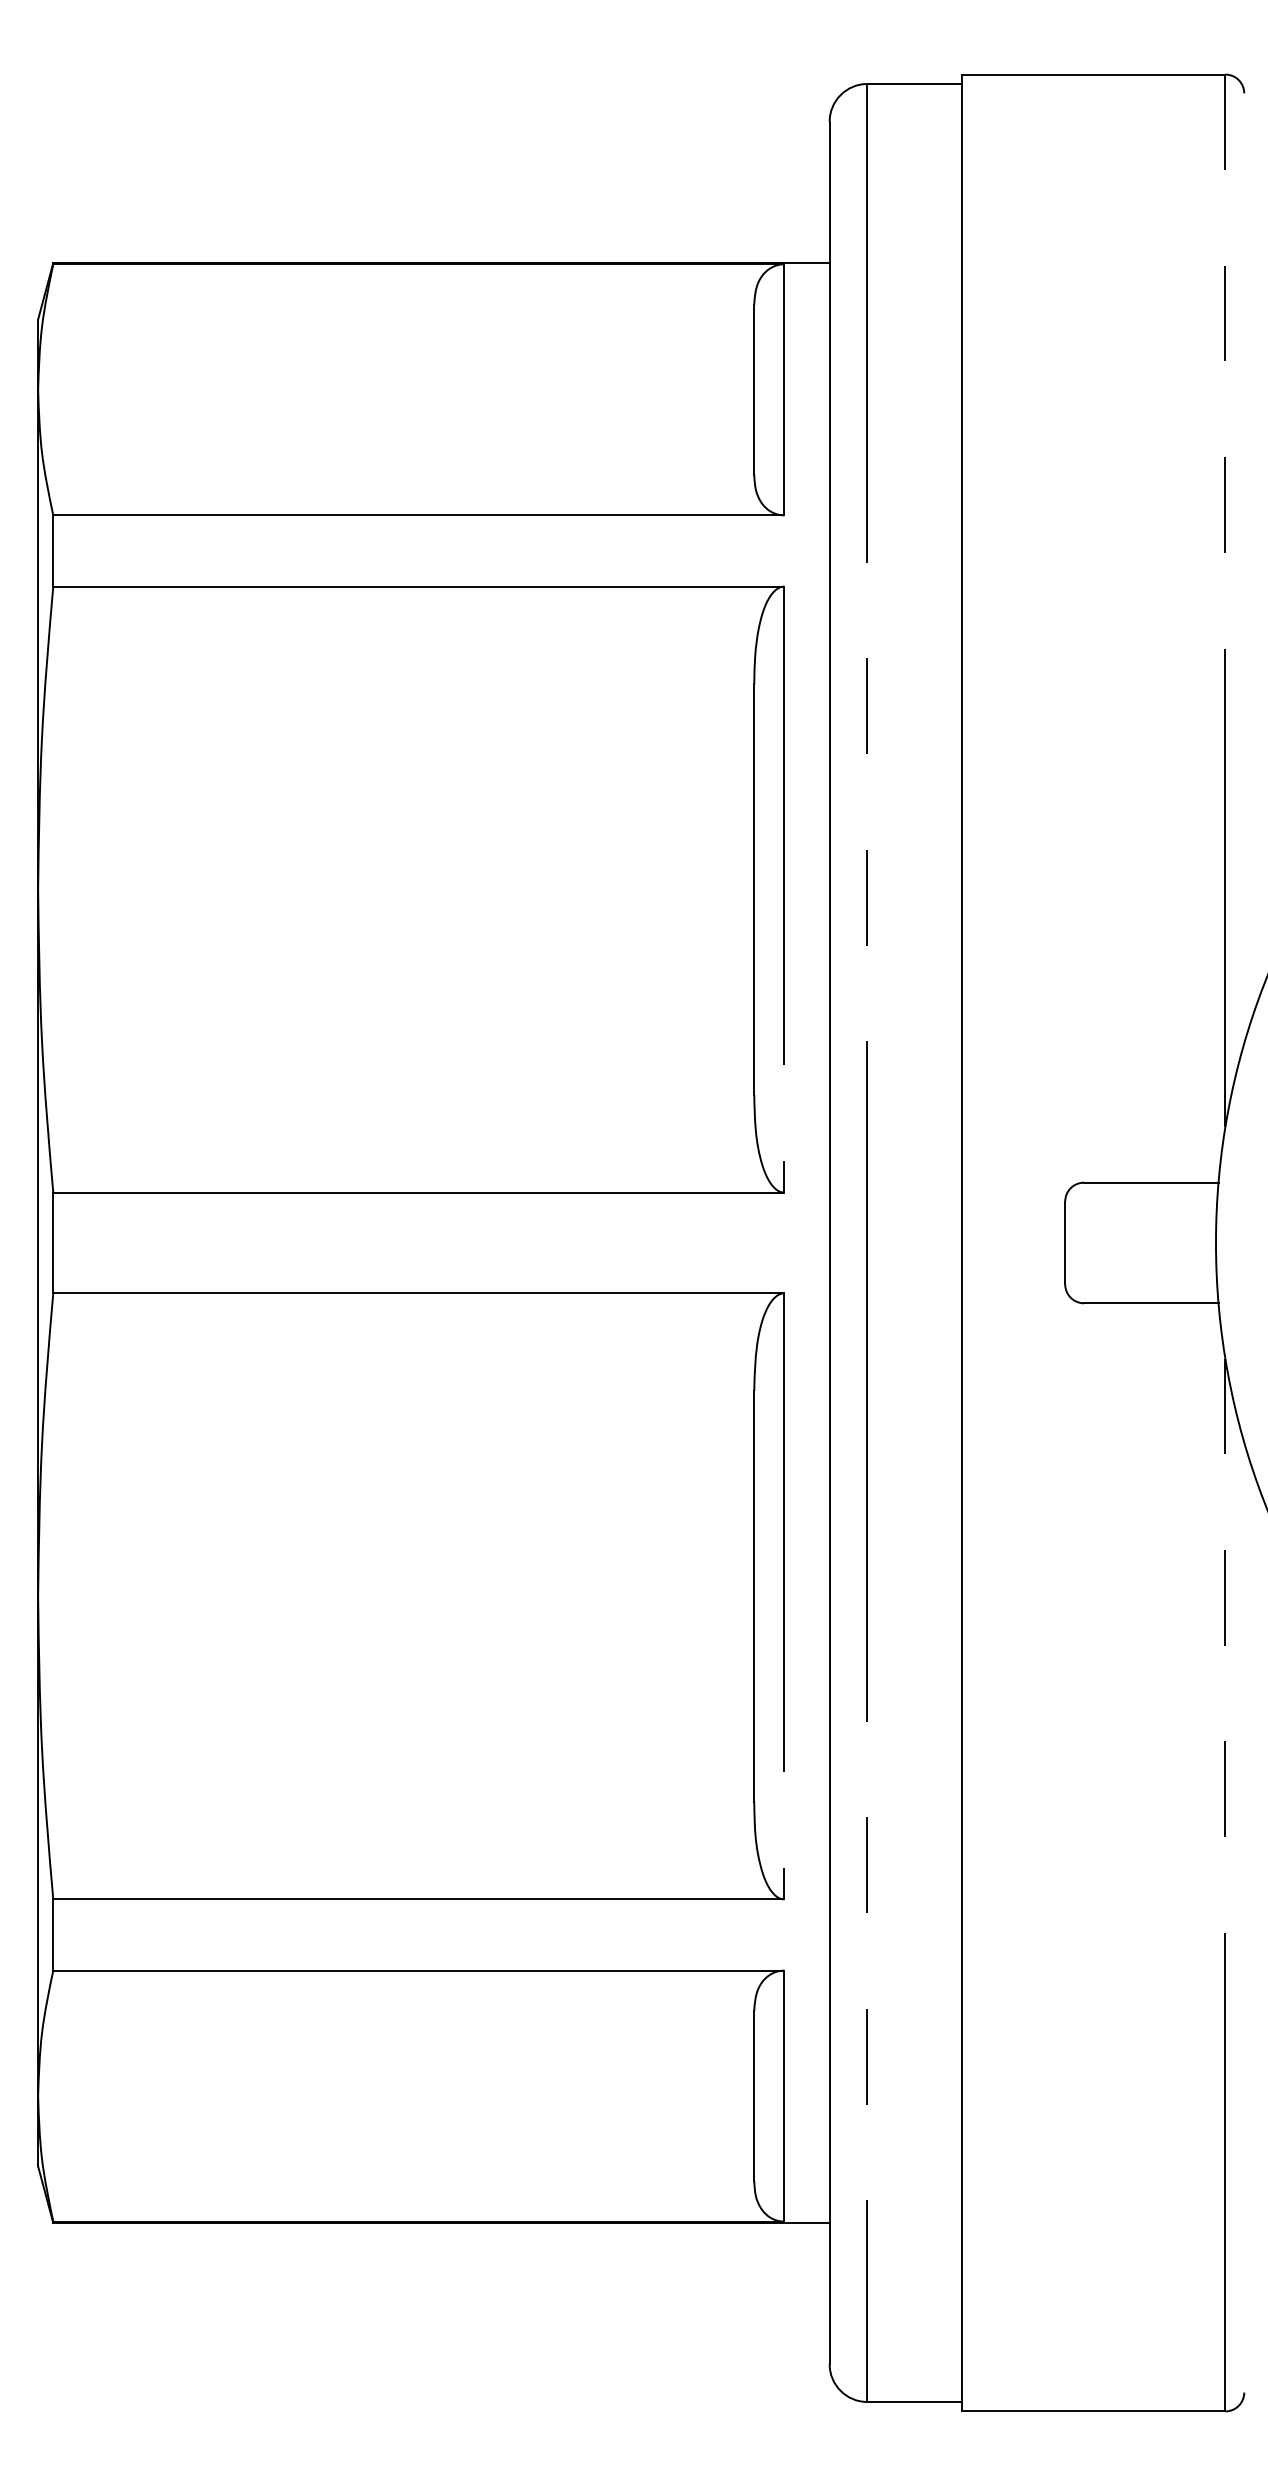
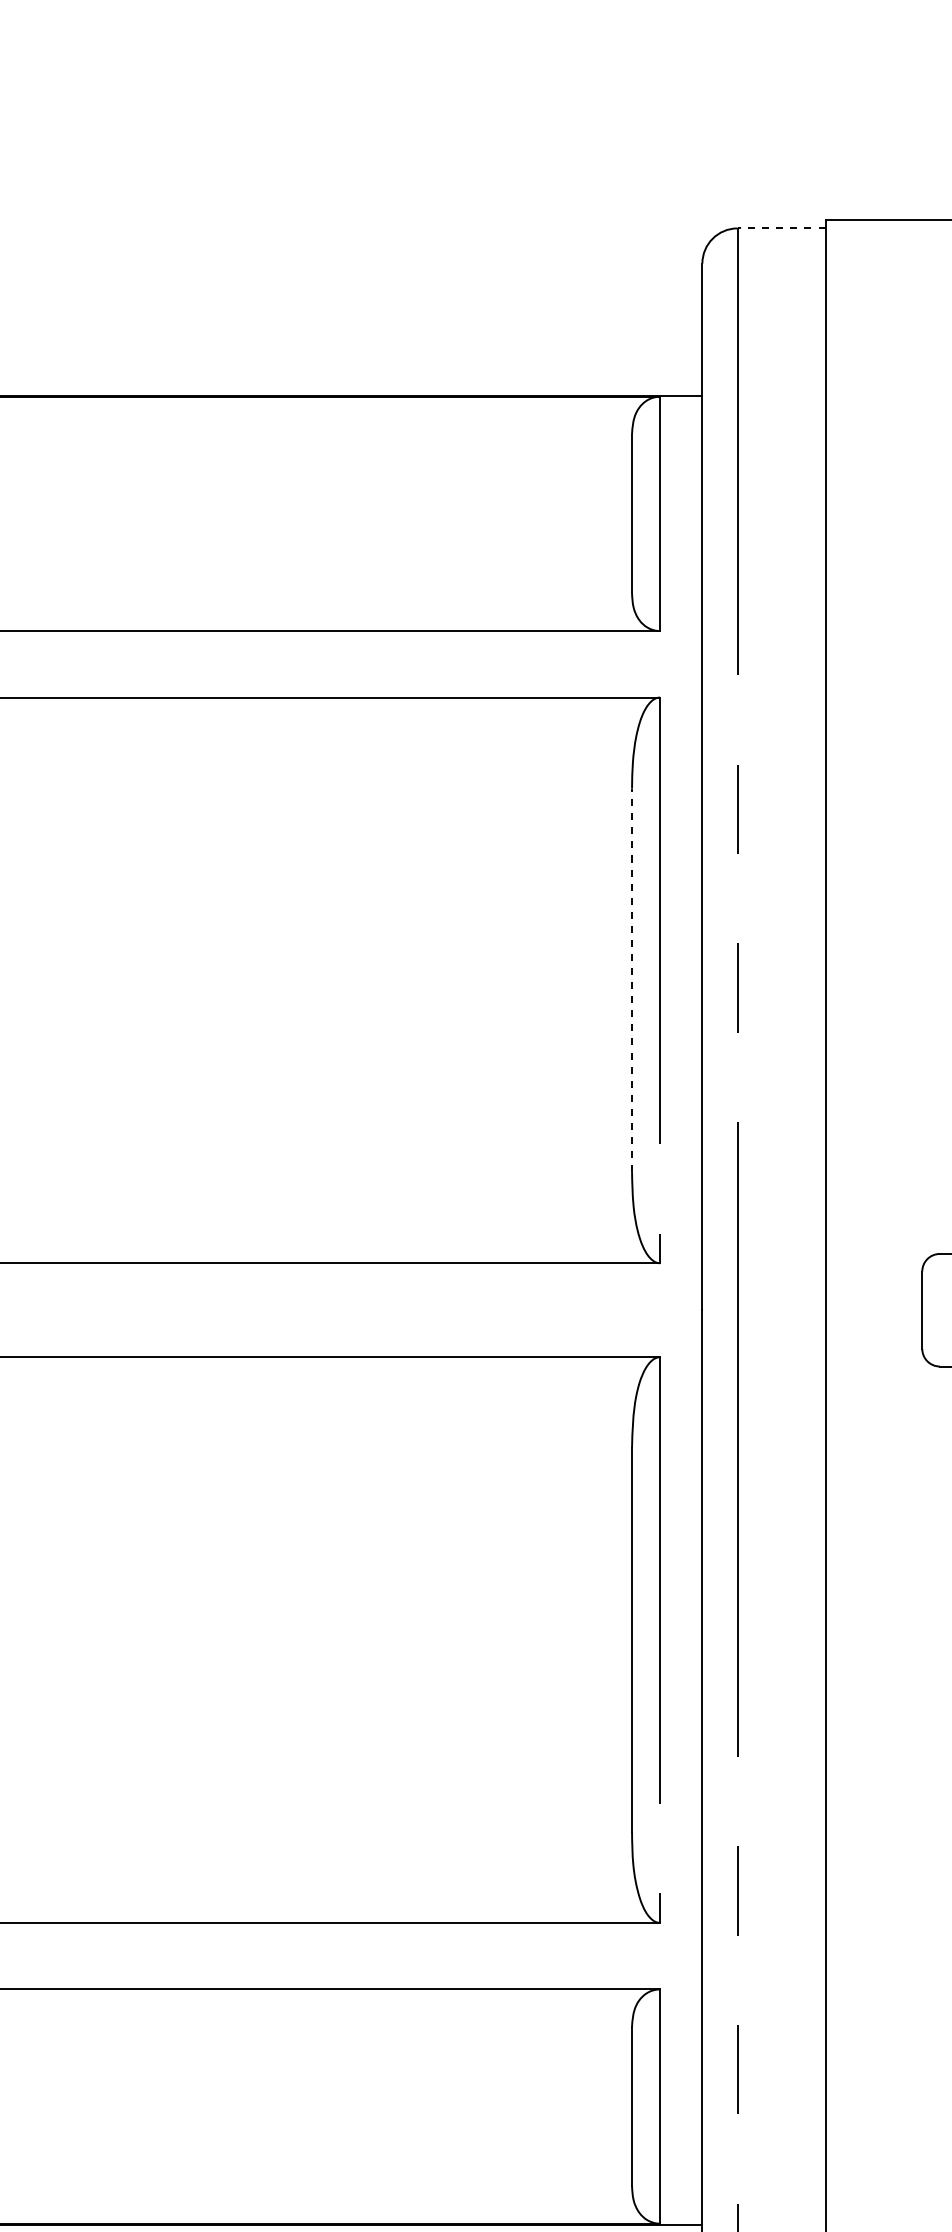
line: (913, 84) -> (780, 228), solid -> dashed
line: (754, 889) -> (632, 980), solid -> dashed

